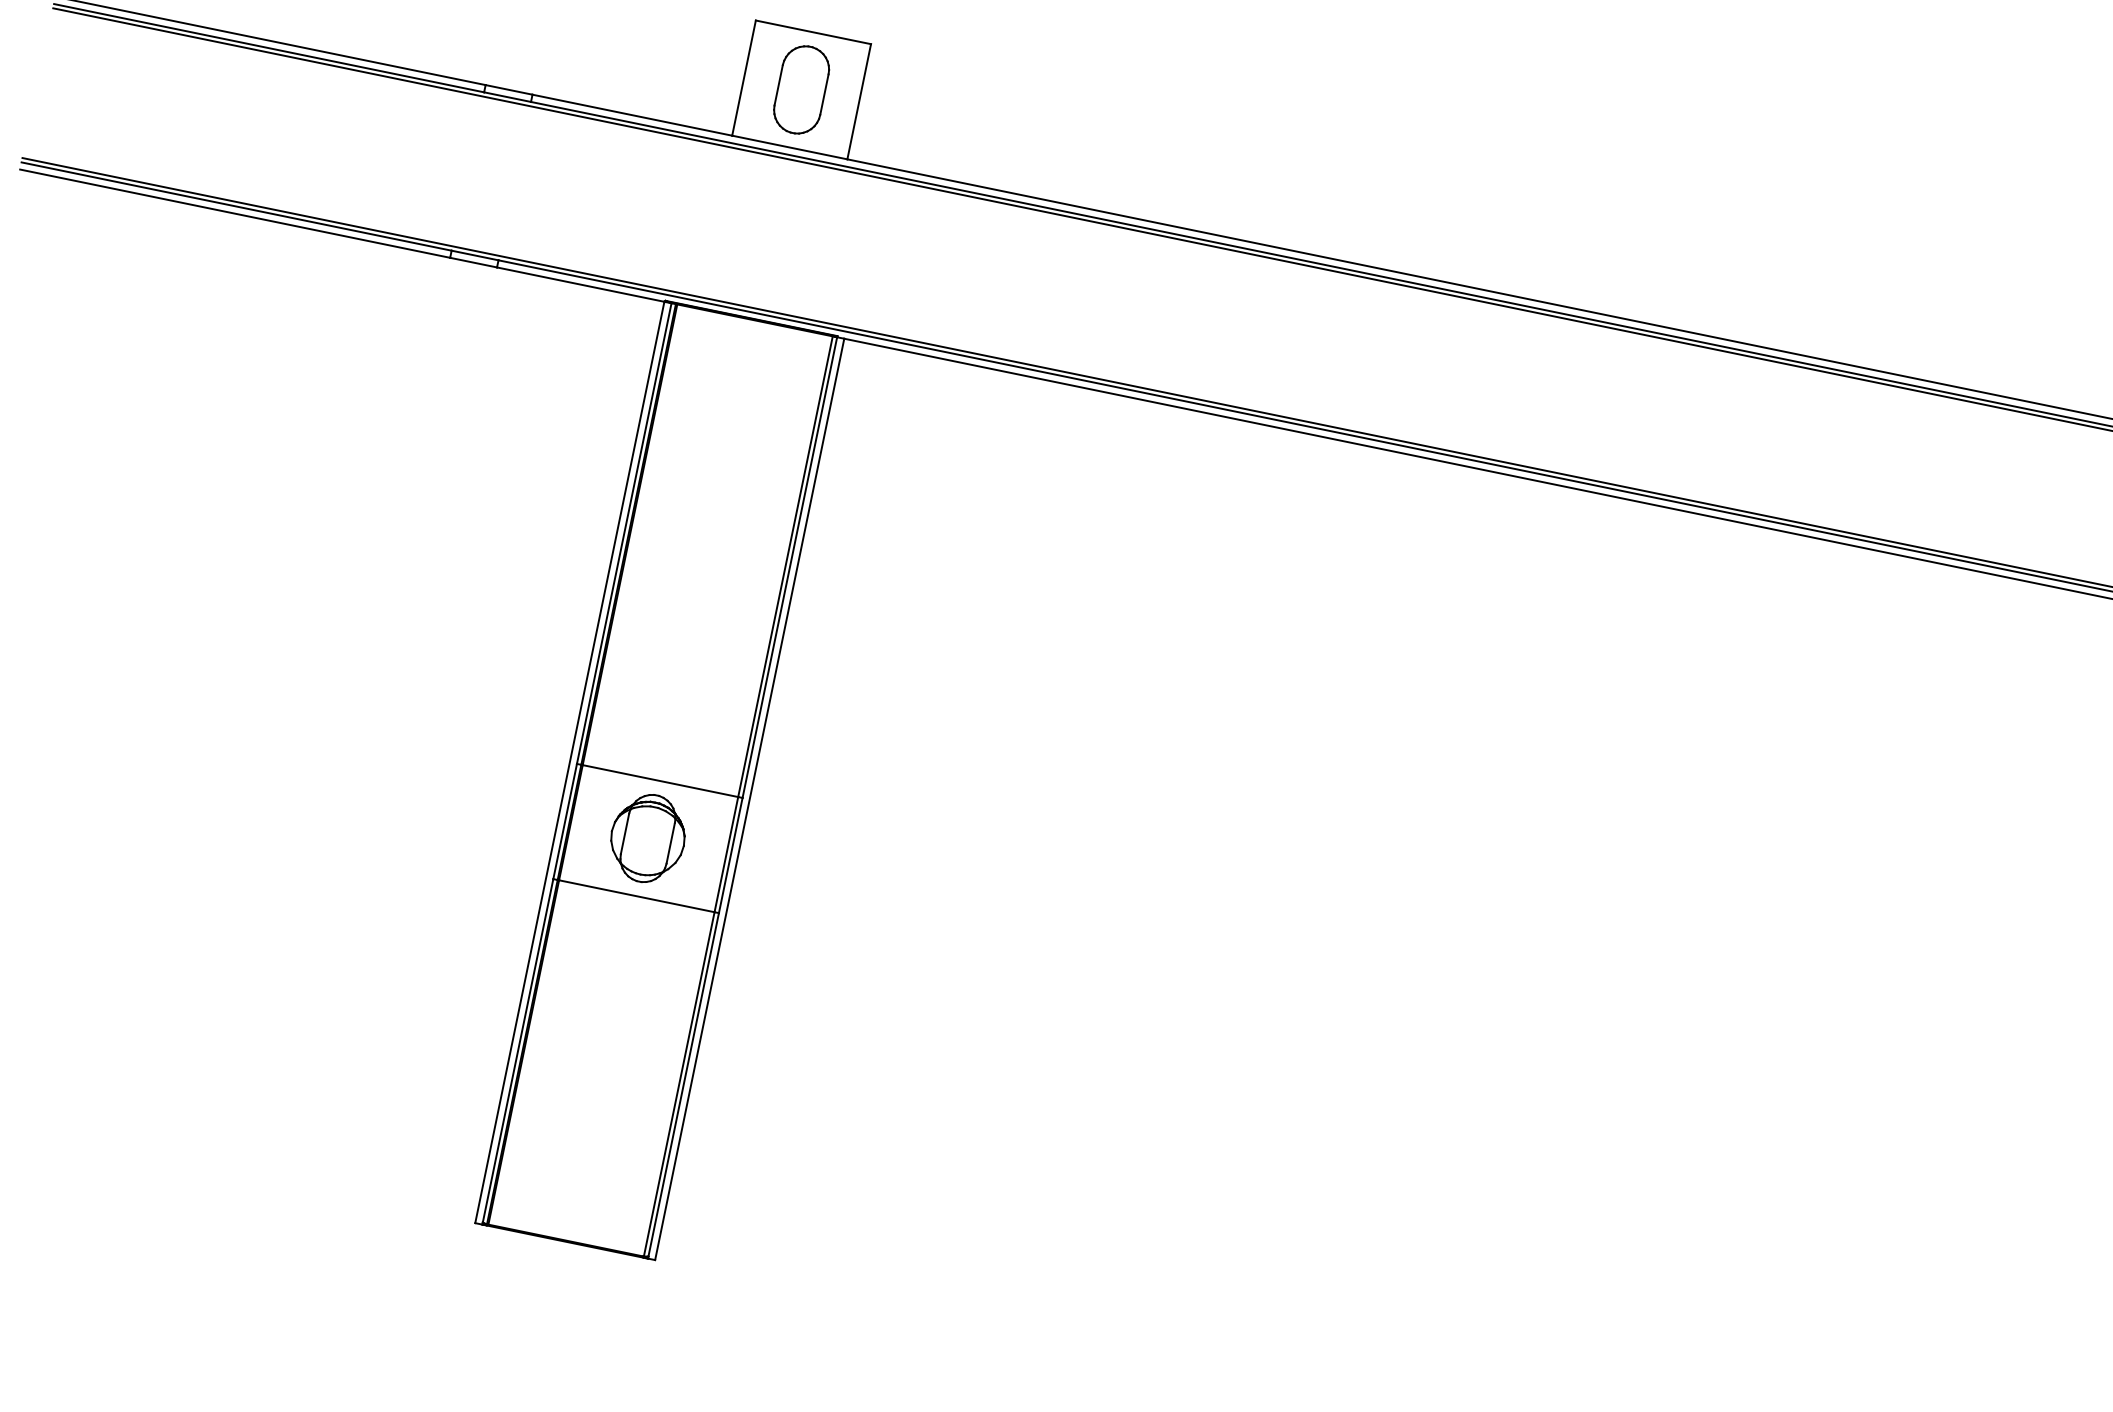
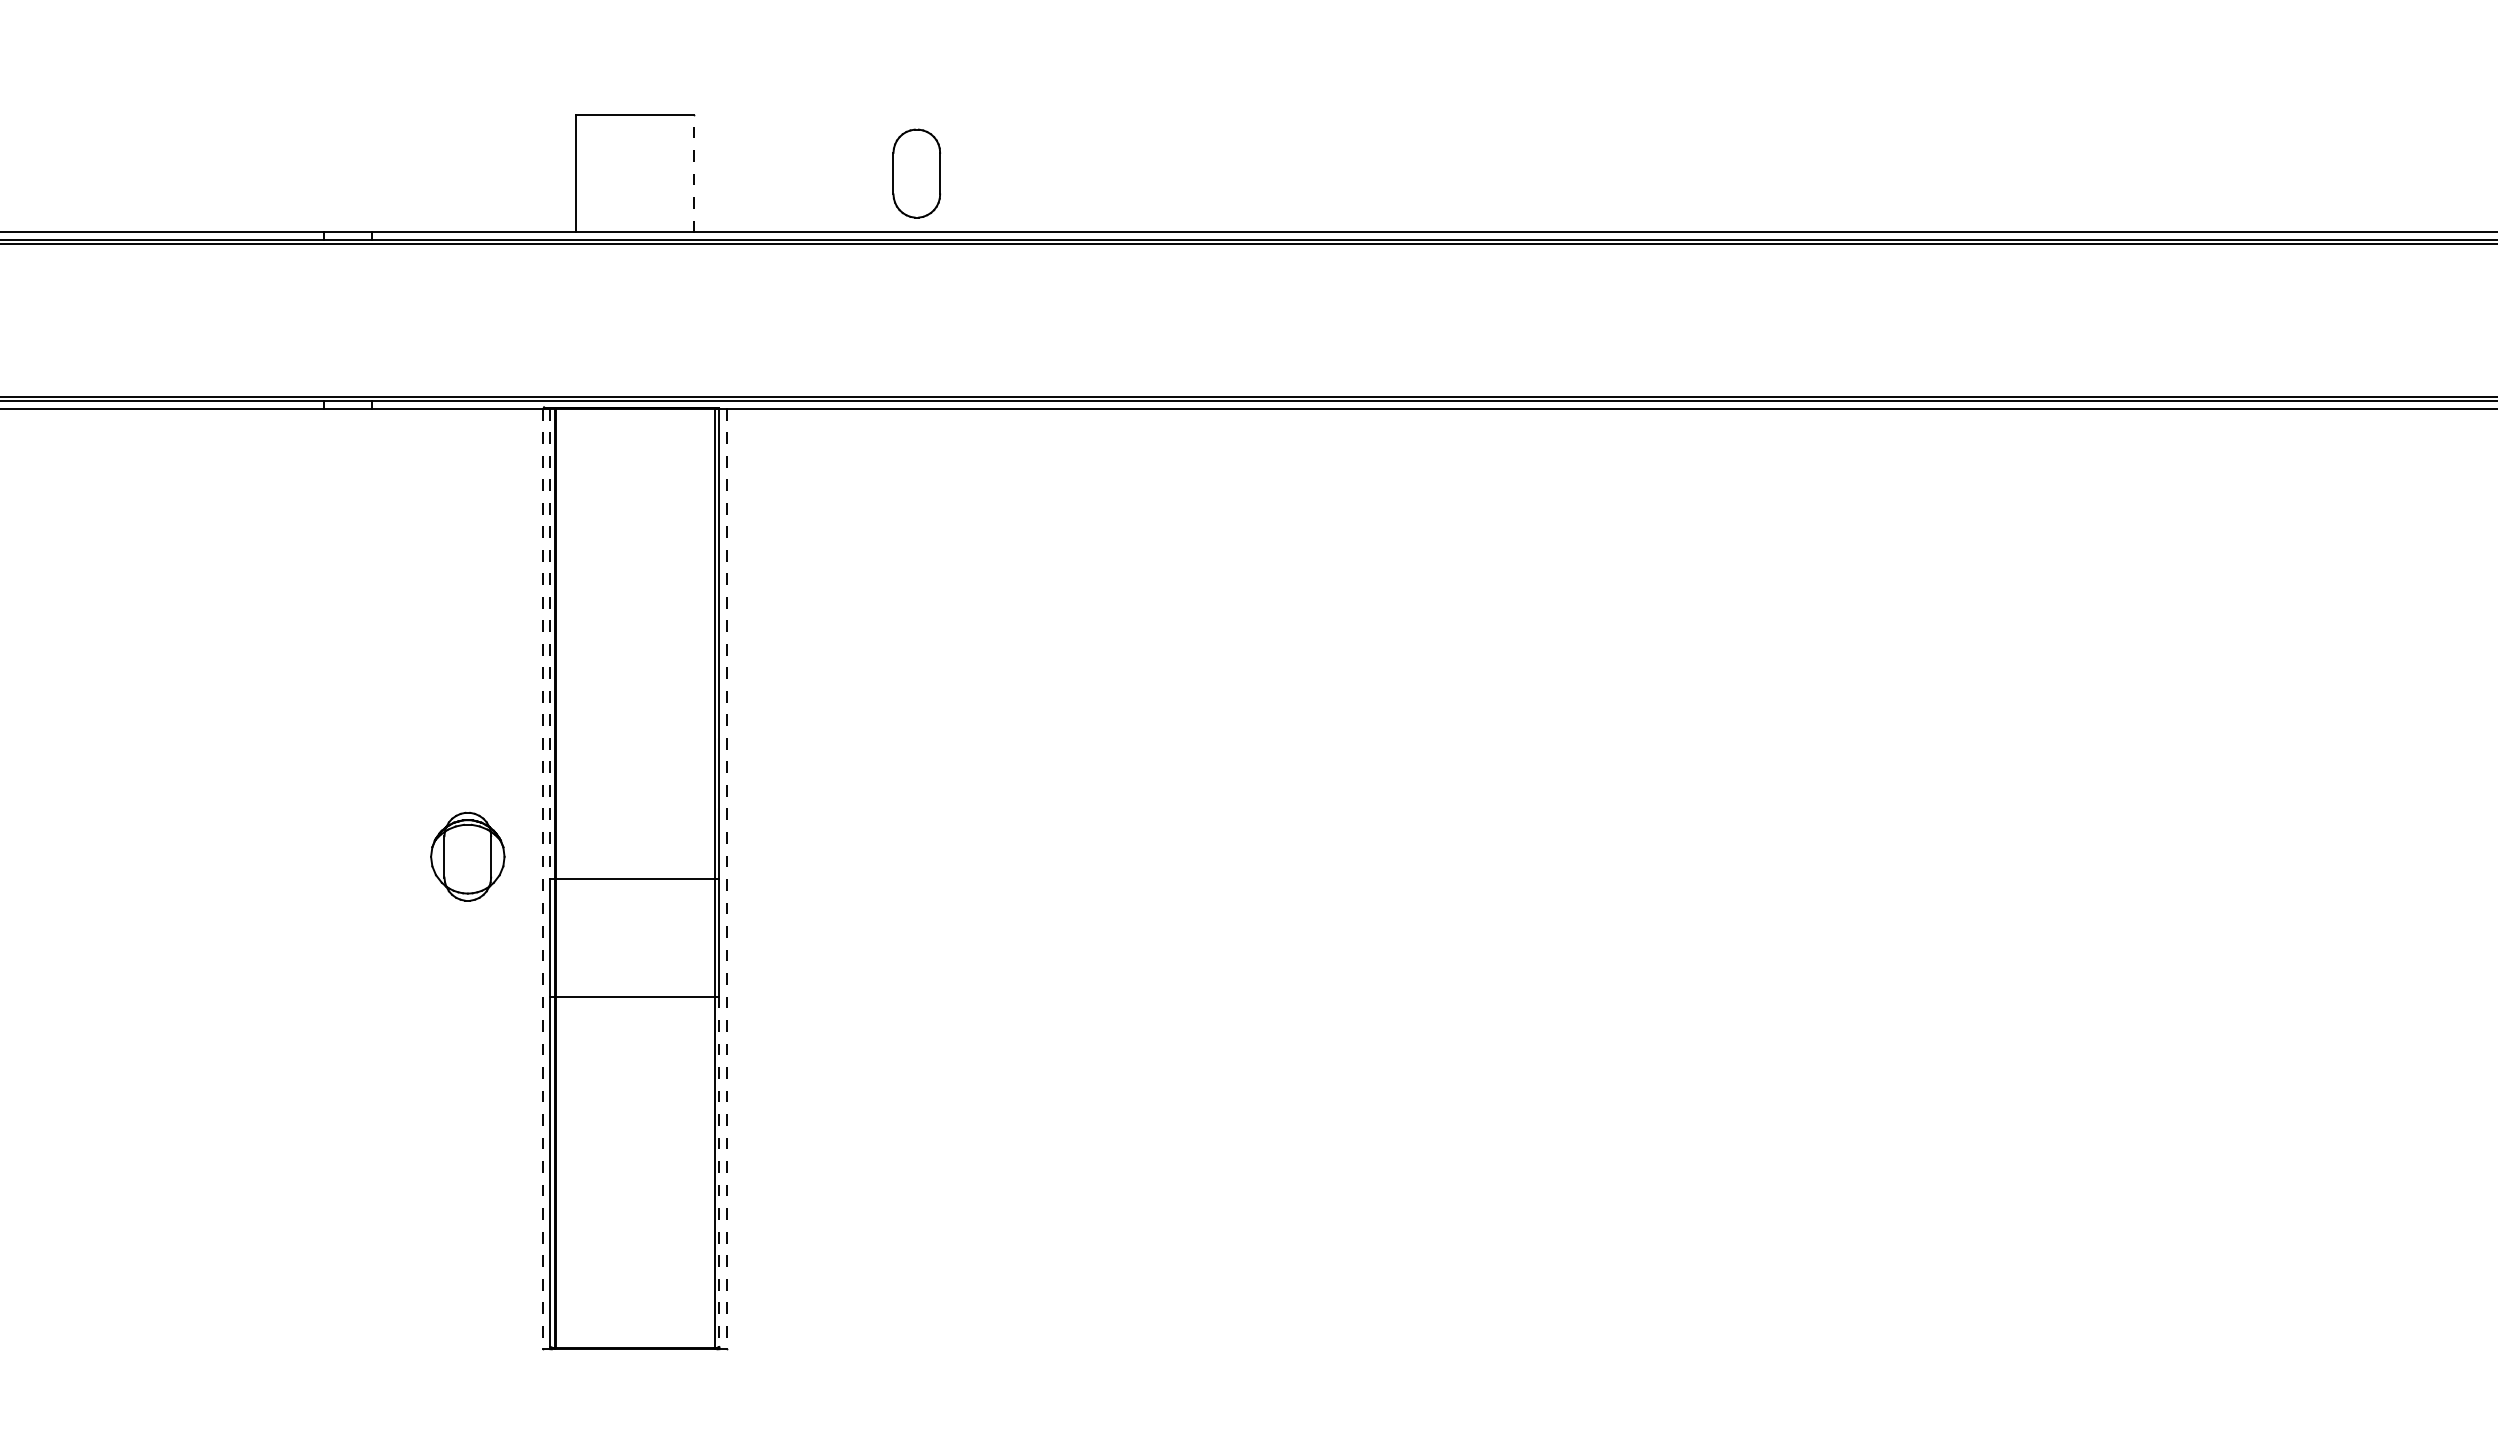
part: (801, 89) -> (916, 173), moved
line: (859, 101) -> (693, 173), solid -> dashed
line: (624, 534) -> (550, 644), solid -> dashed
line: (570, 763) -> (543, 879), solid -> dashed
line: (749, 799) -> (726, 879), solid -> dashed
part: (647, 838) -> (467, 856), moved
line: (683, 1085) -> (719, 1172), solid -> dashed

